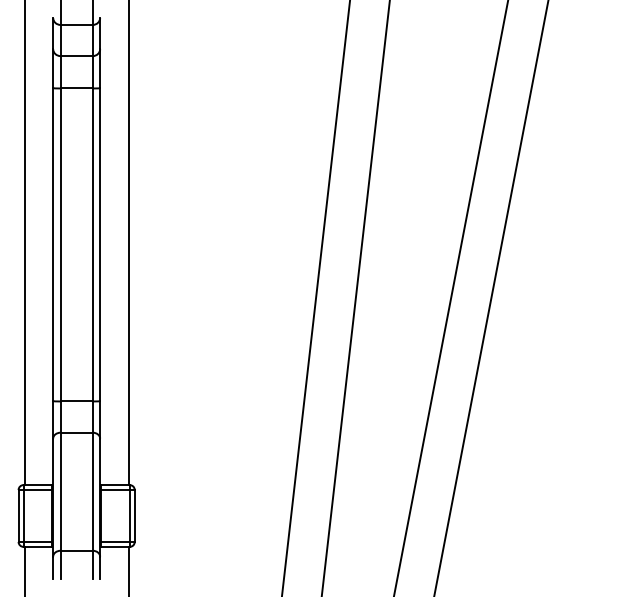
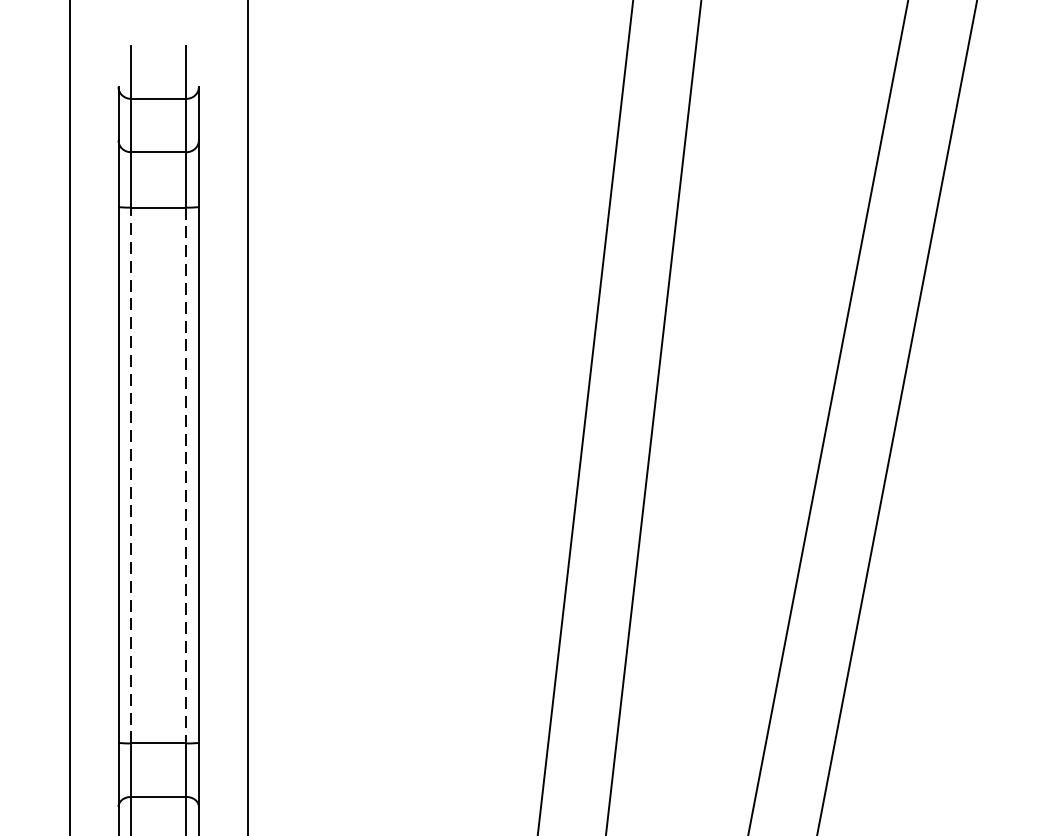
line: (60, 244) -> (131, 474), solid -> dashed
line: (92, 245) -> (185, 476), solid -> dashed

